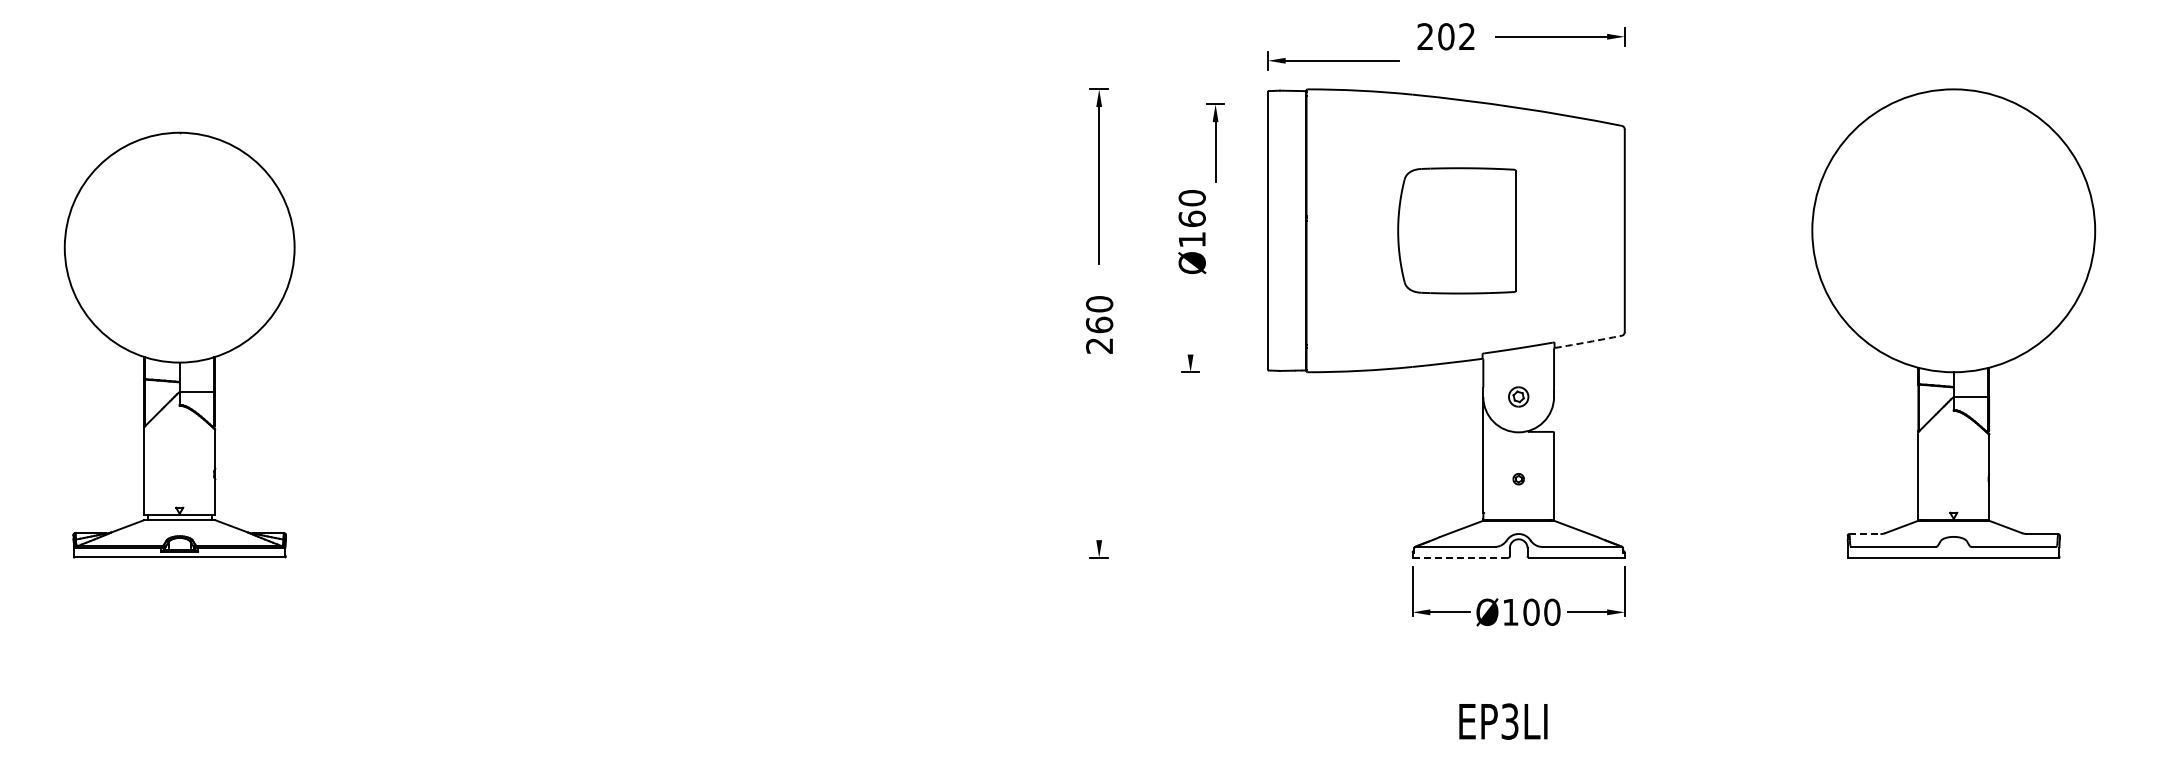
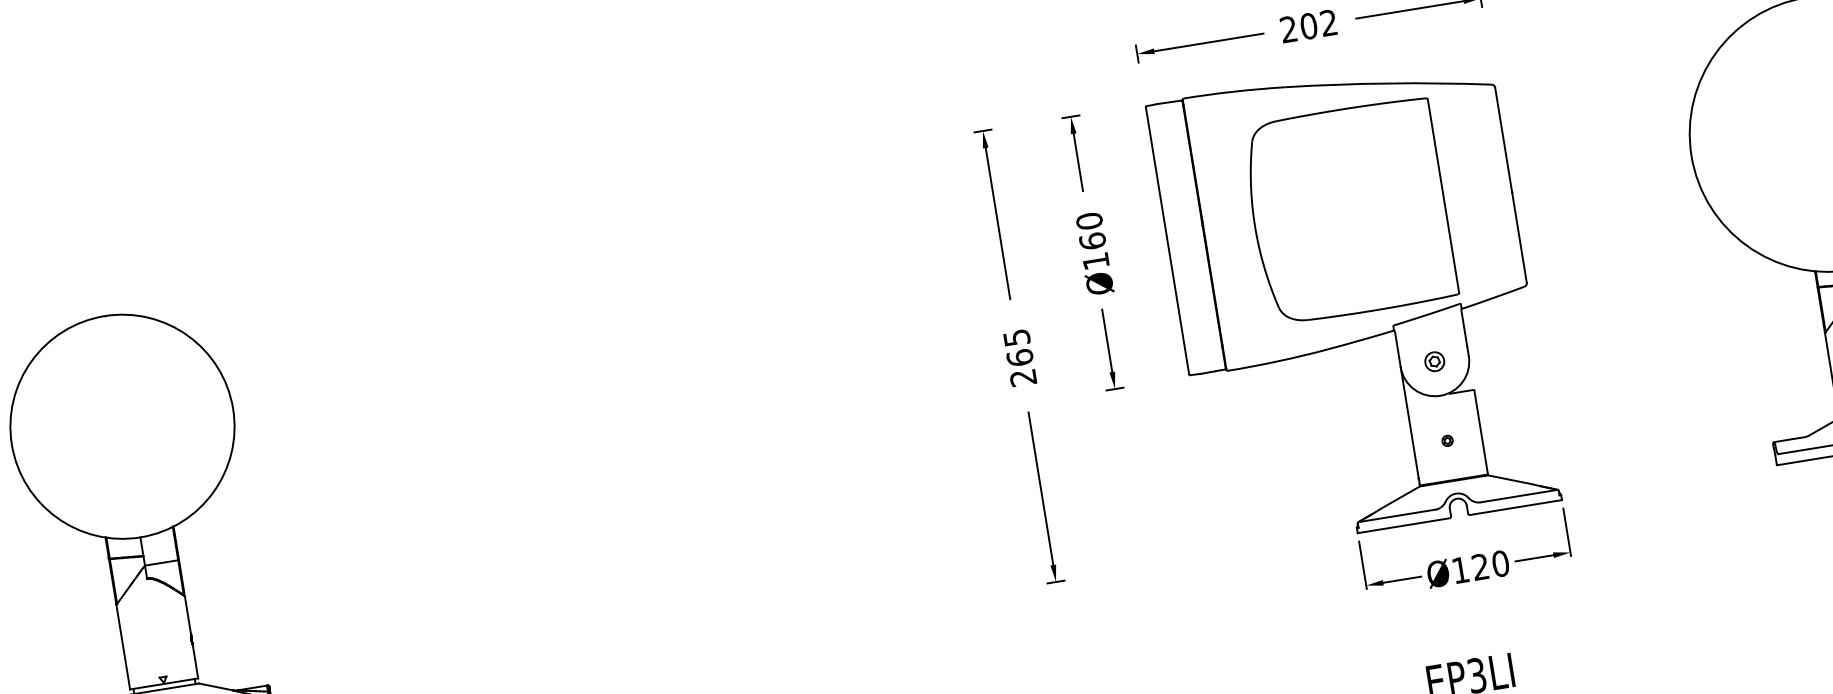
part: (1333, 60) -> (1200, 43), moved
part: (1215, 142) -> (1076, 153), moved
part: (1456, 230) -> (1348, 211), size x1.67
text: (1099, 304) -> (1016, 338), 260 -> 265
line: (1190, 321) -> (1107, 340), added
arc: (1588, 342) -> (1493, 298), dashed -> solid
line: (1099, 460) -> (1041, 488), added
line: (1864, 534) -> (1789, 440), dashed -> solid
line: (1460, 557) -> (1403, 525), dashed -> solid
text: (1531, 611) -> (1480, 566), Ø100 -> Ø120

